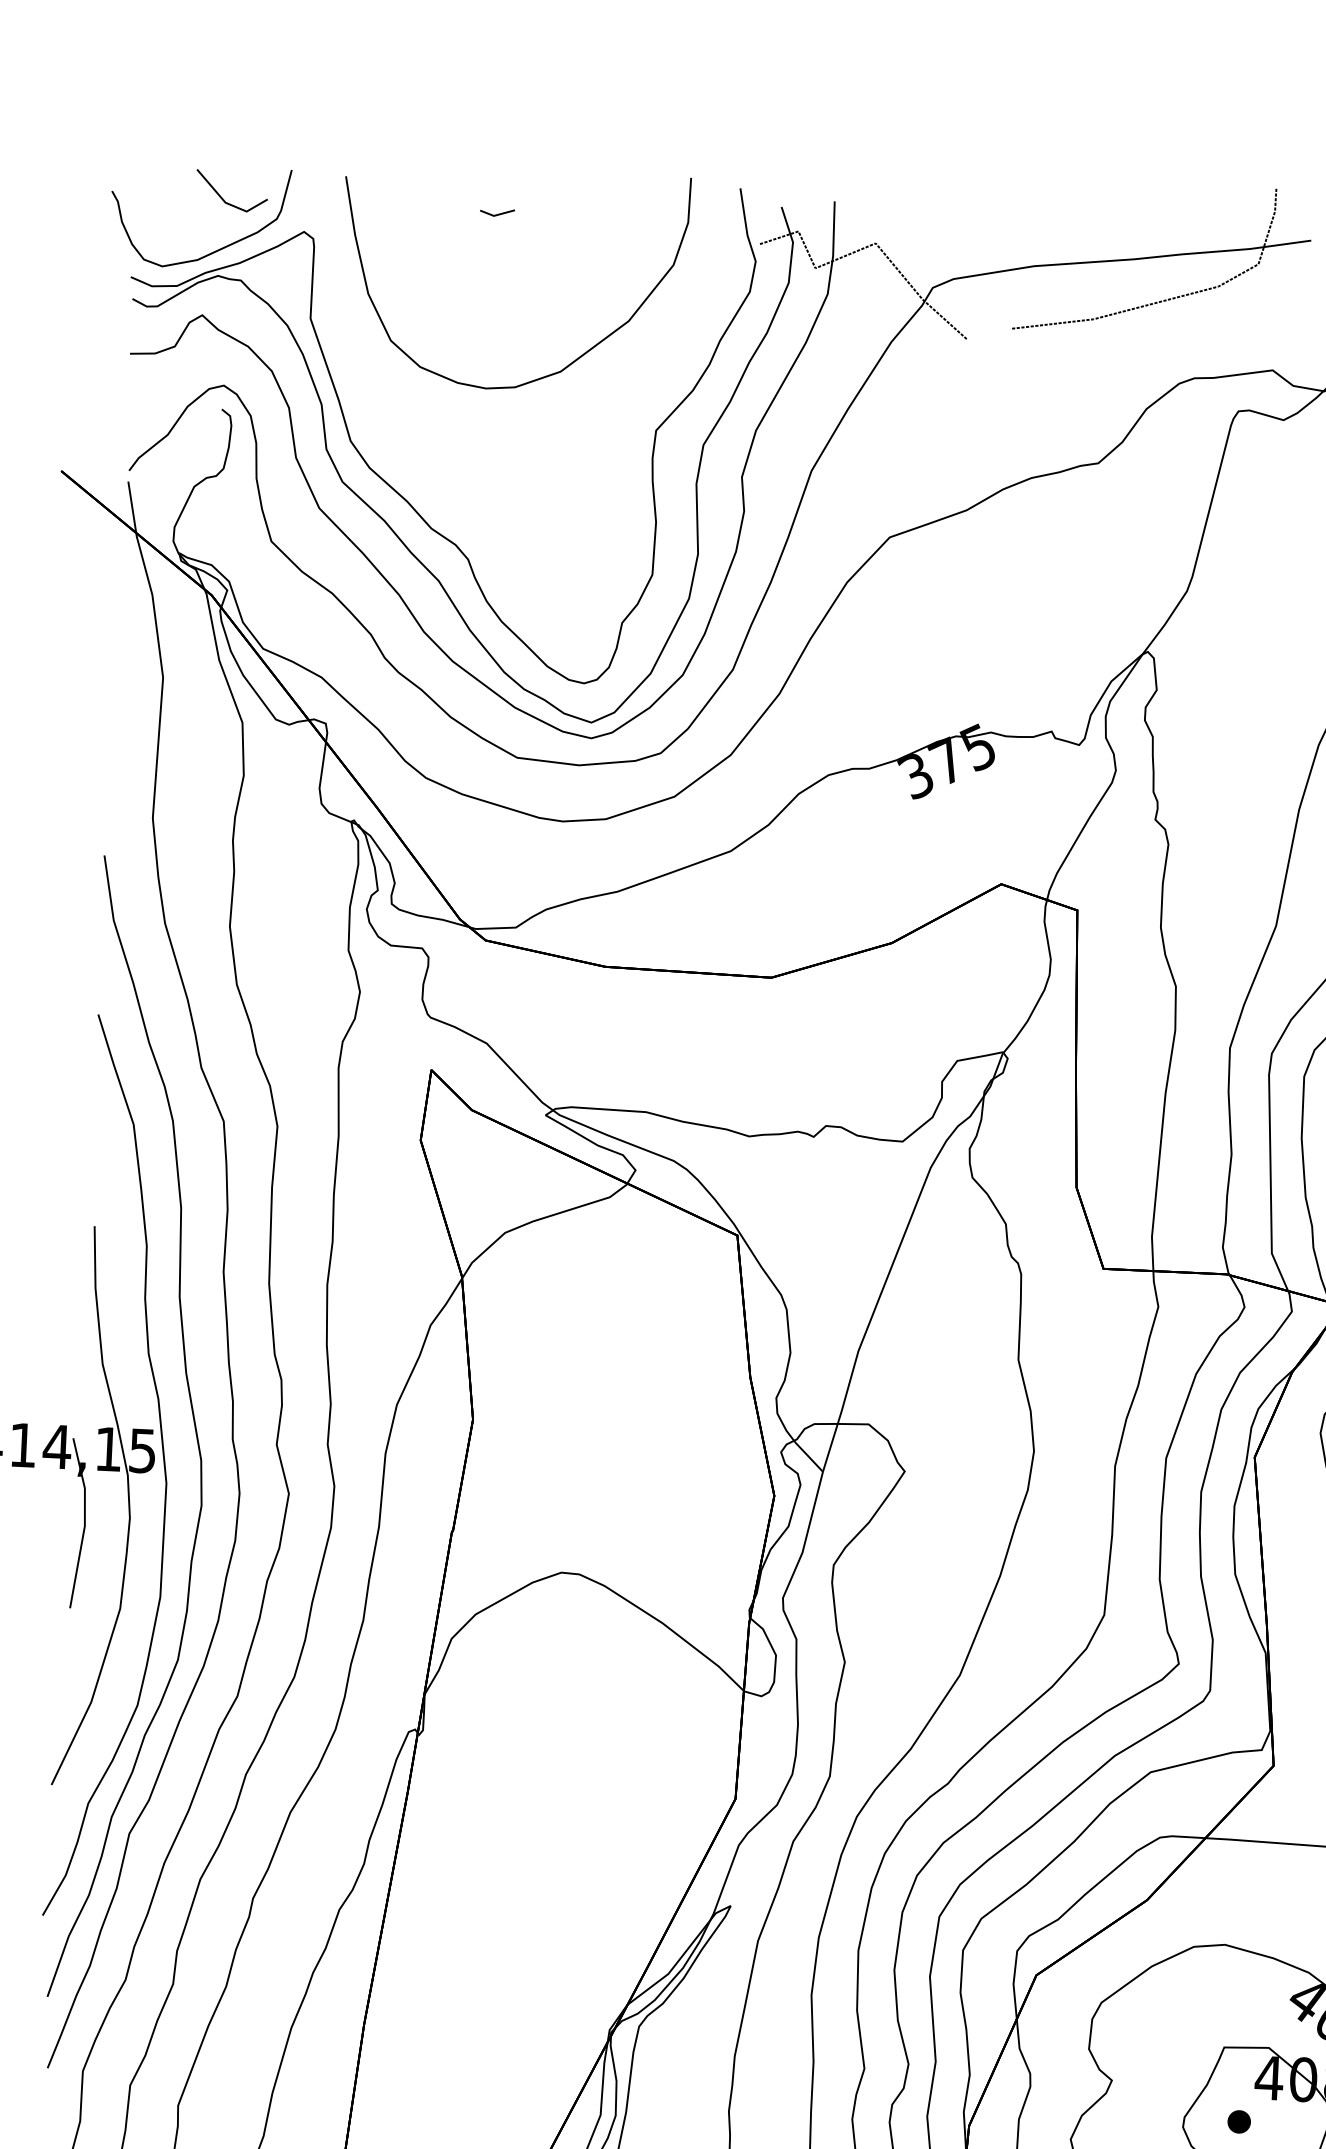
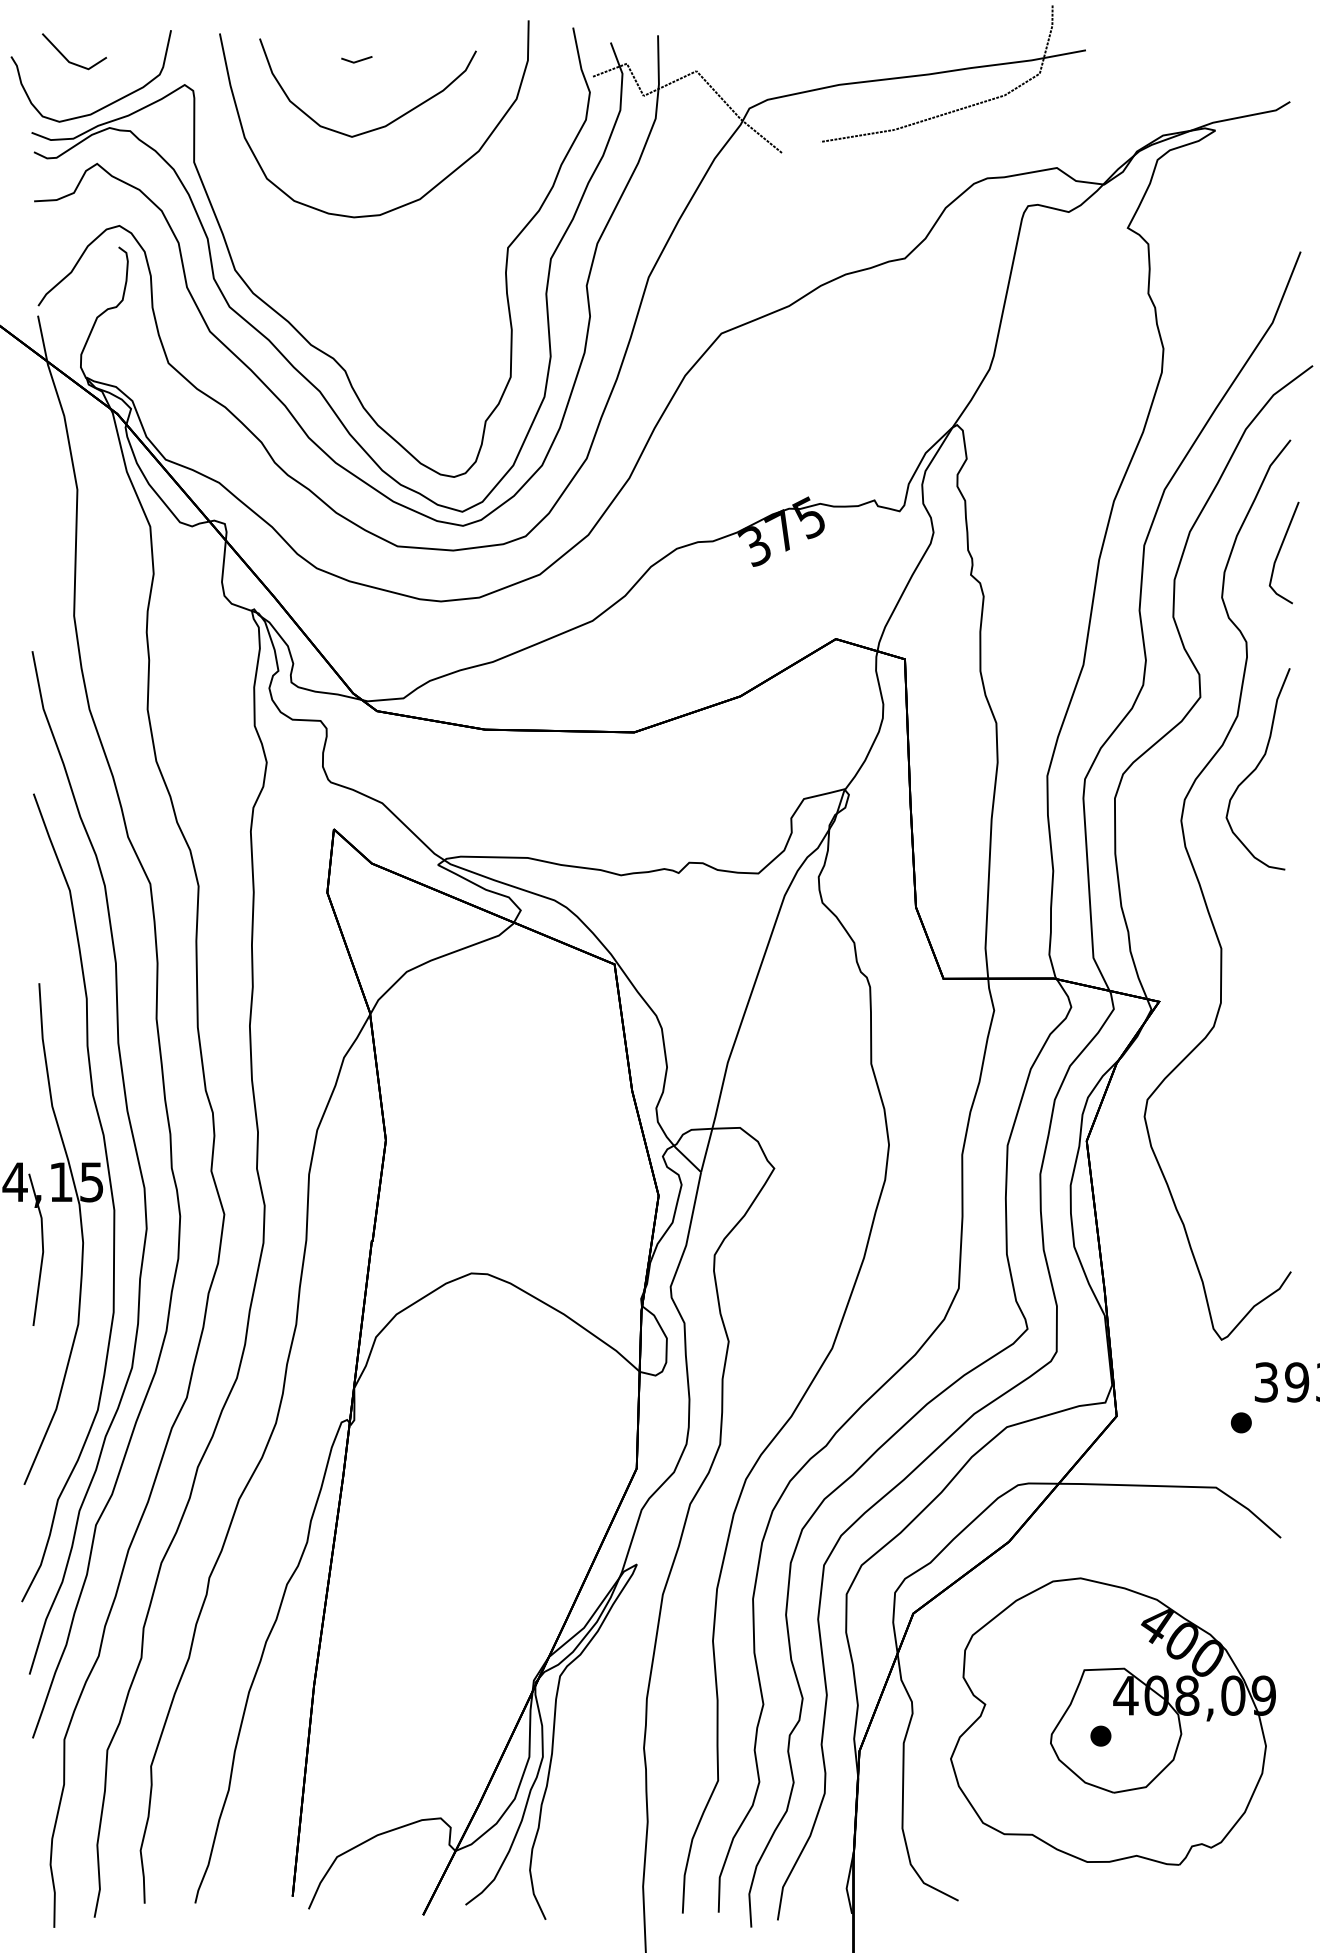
line: (223, 198) -> (67, 58), moved
curve: (516, 289) -> (377, 127), added

